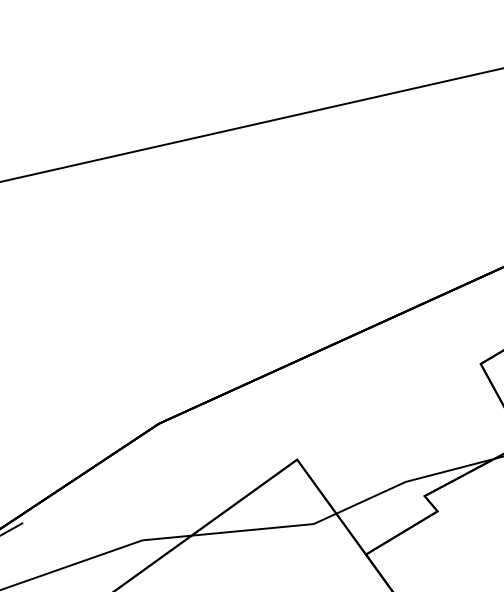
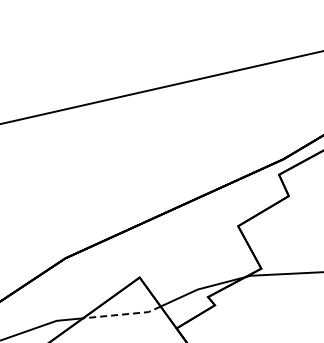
line: (265, 528) -> (122, 314), solid -> dashed

